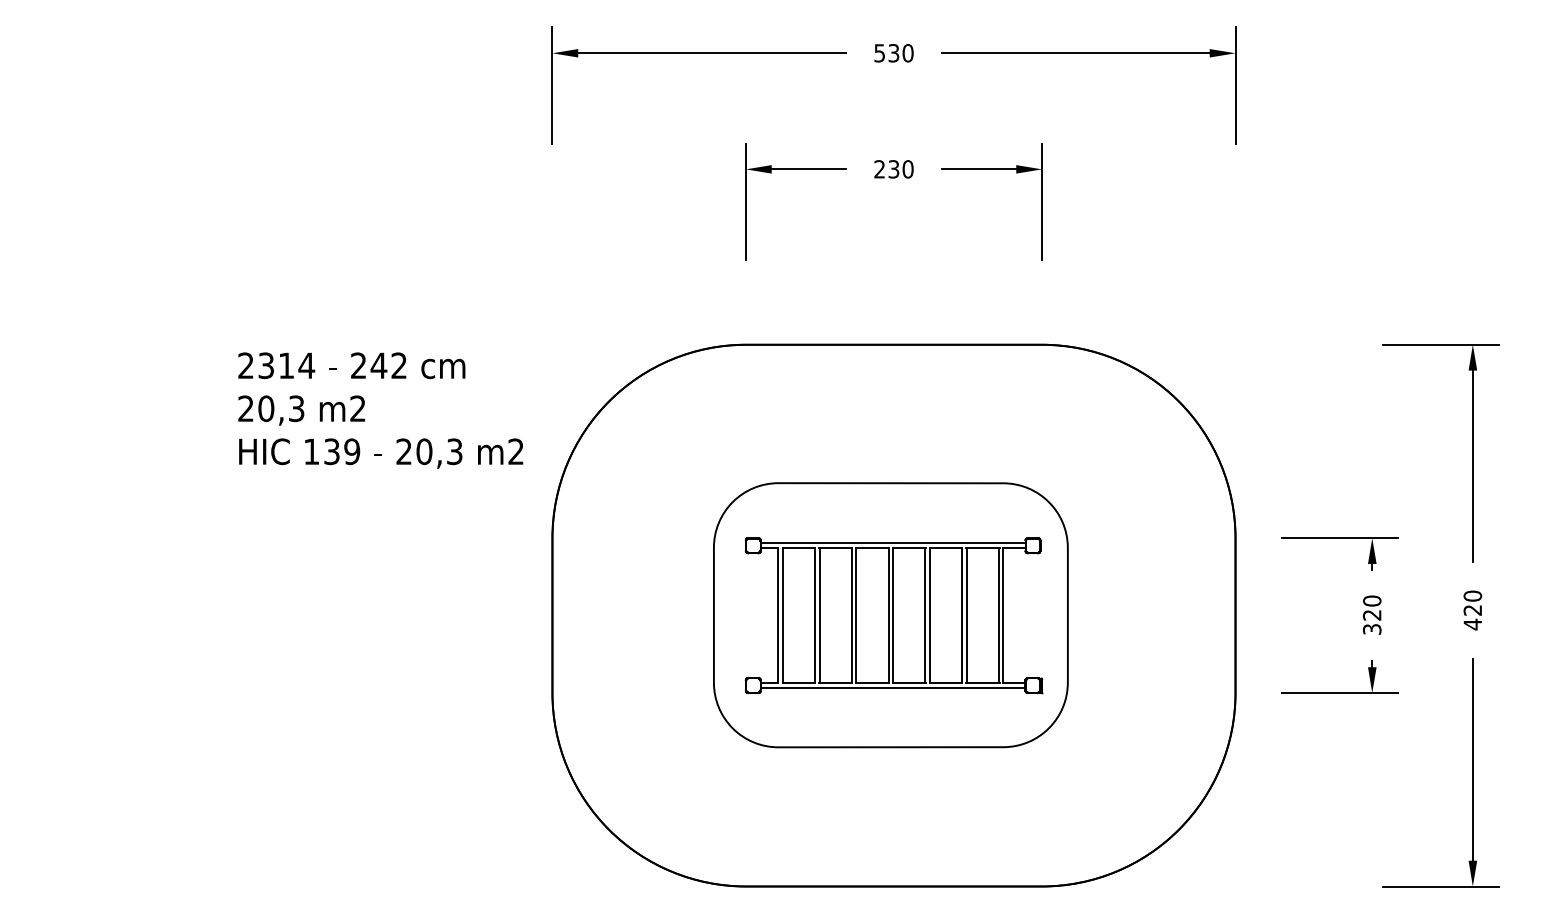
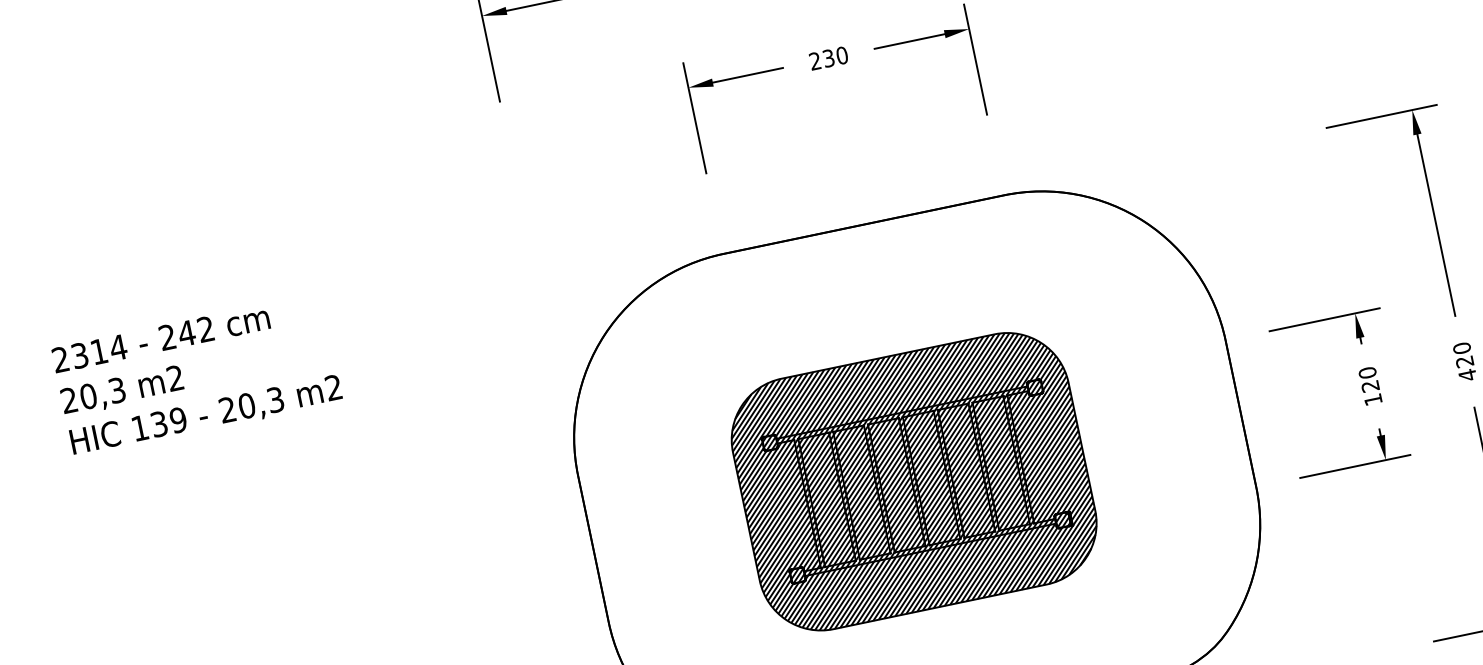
text: (380, 410) -> (197, 375), moved
hatch: (890, 615) -> (913, 482), added
text: (1372, 629) -> (1373, 399), 320 -> 120

